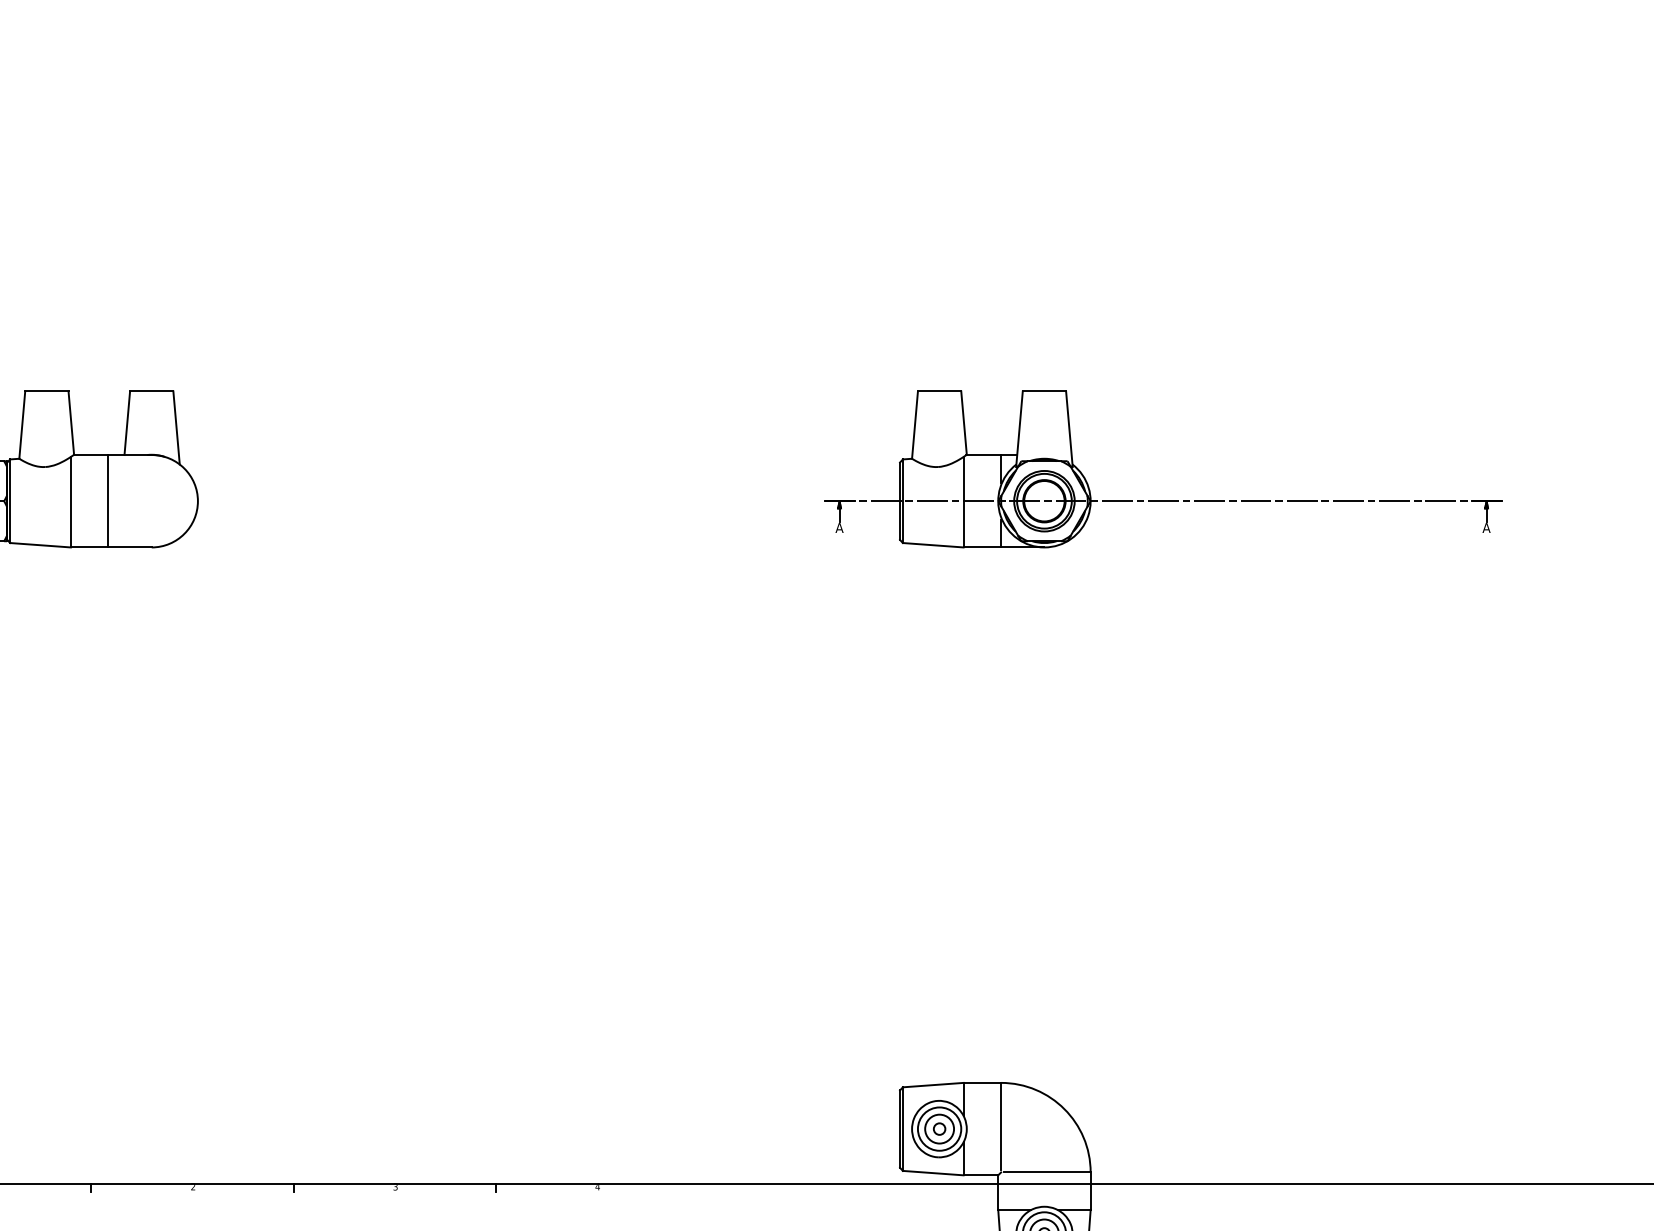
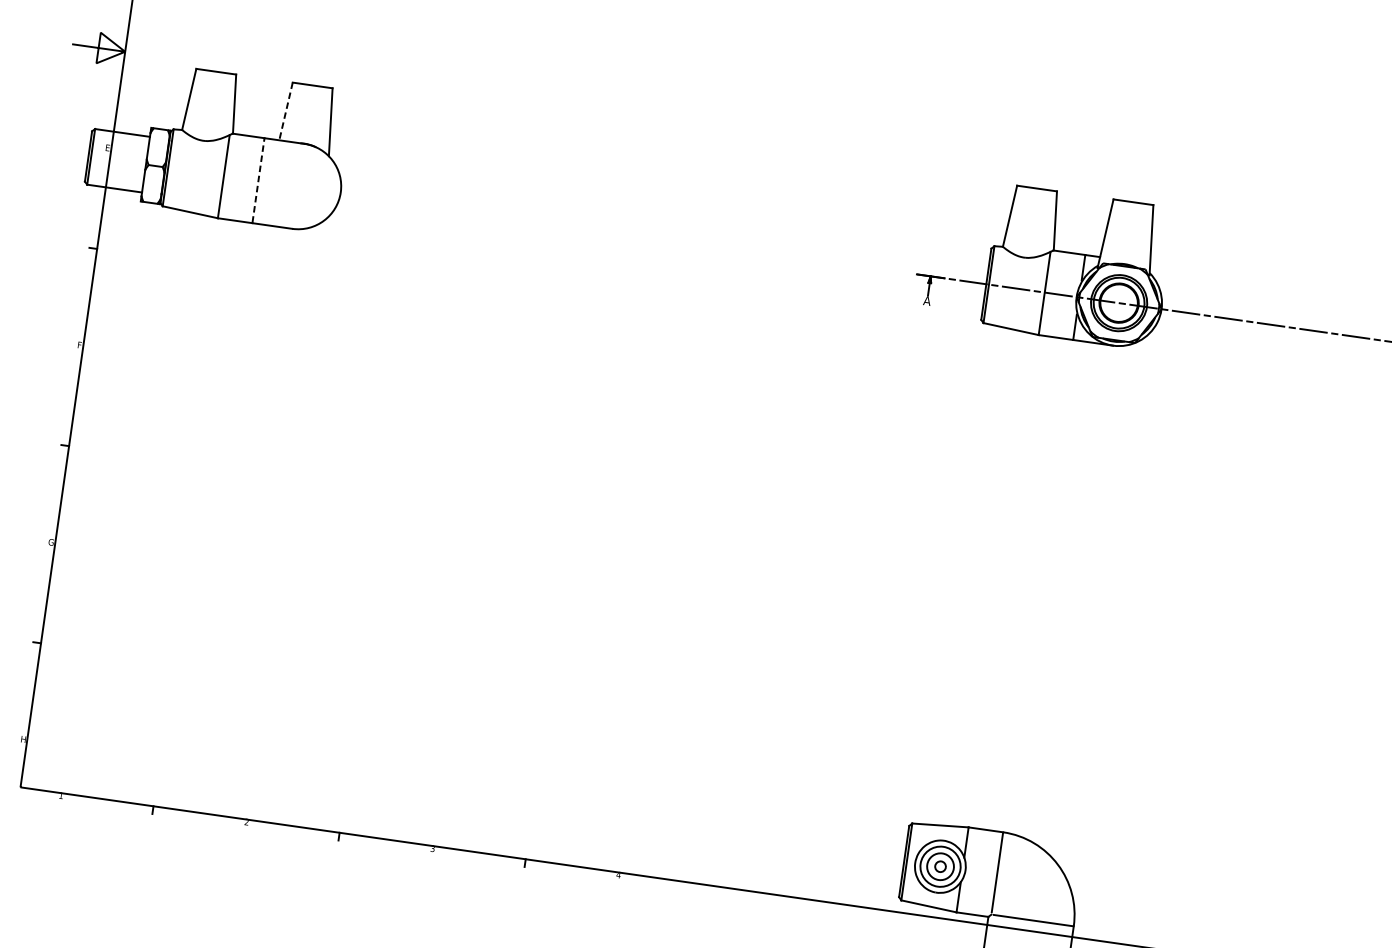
line: (127, 423) -> (286, 111), solid -> dashed
line: (108, 501) -> (258, 180), solid -> dashed

